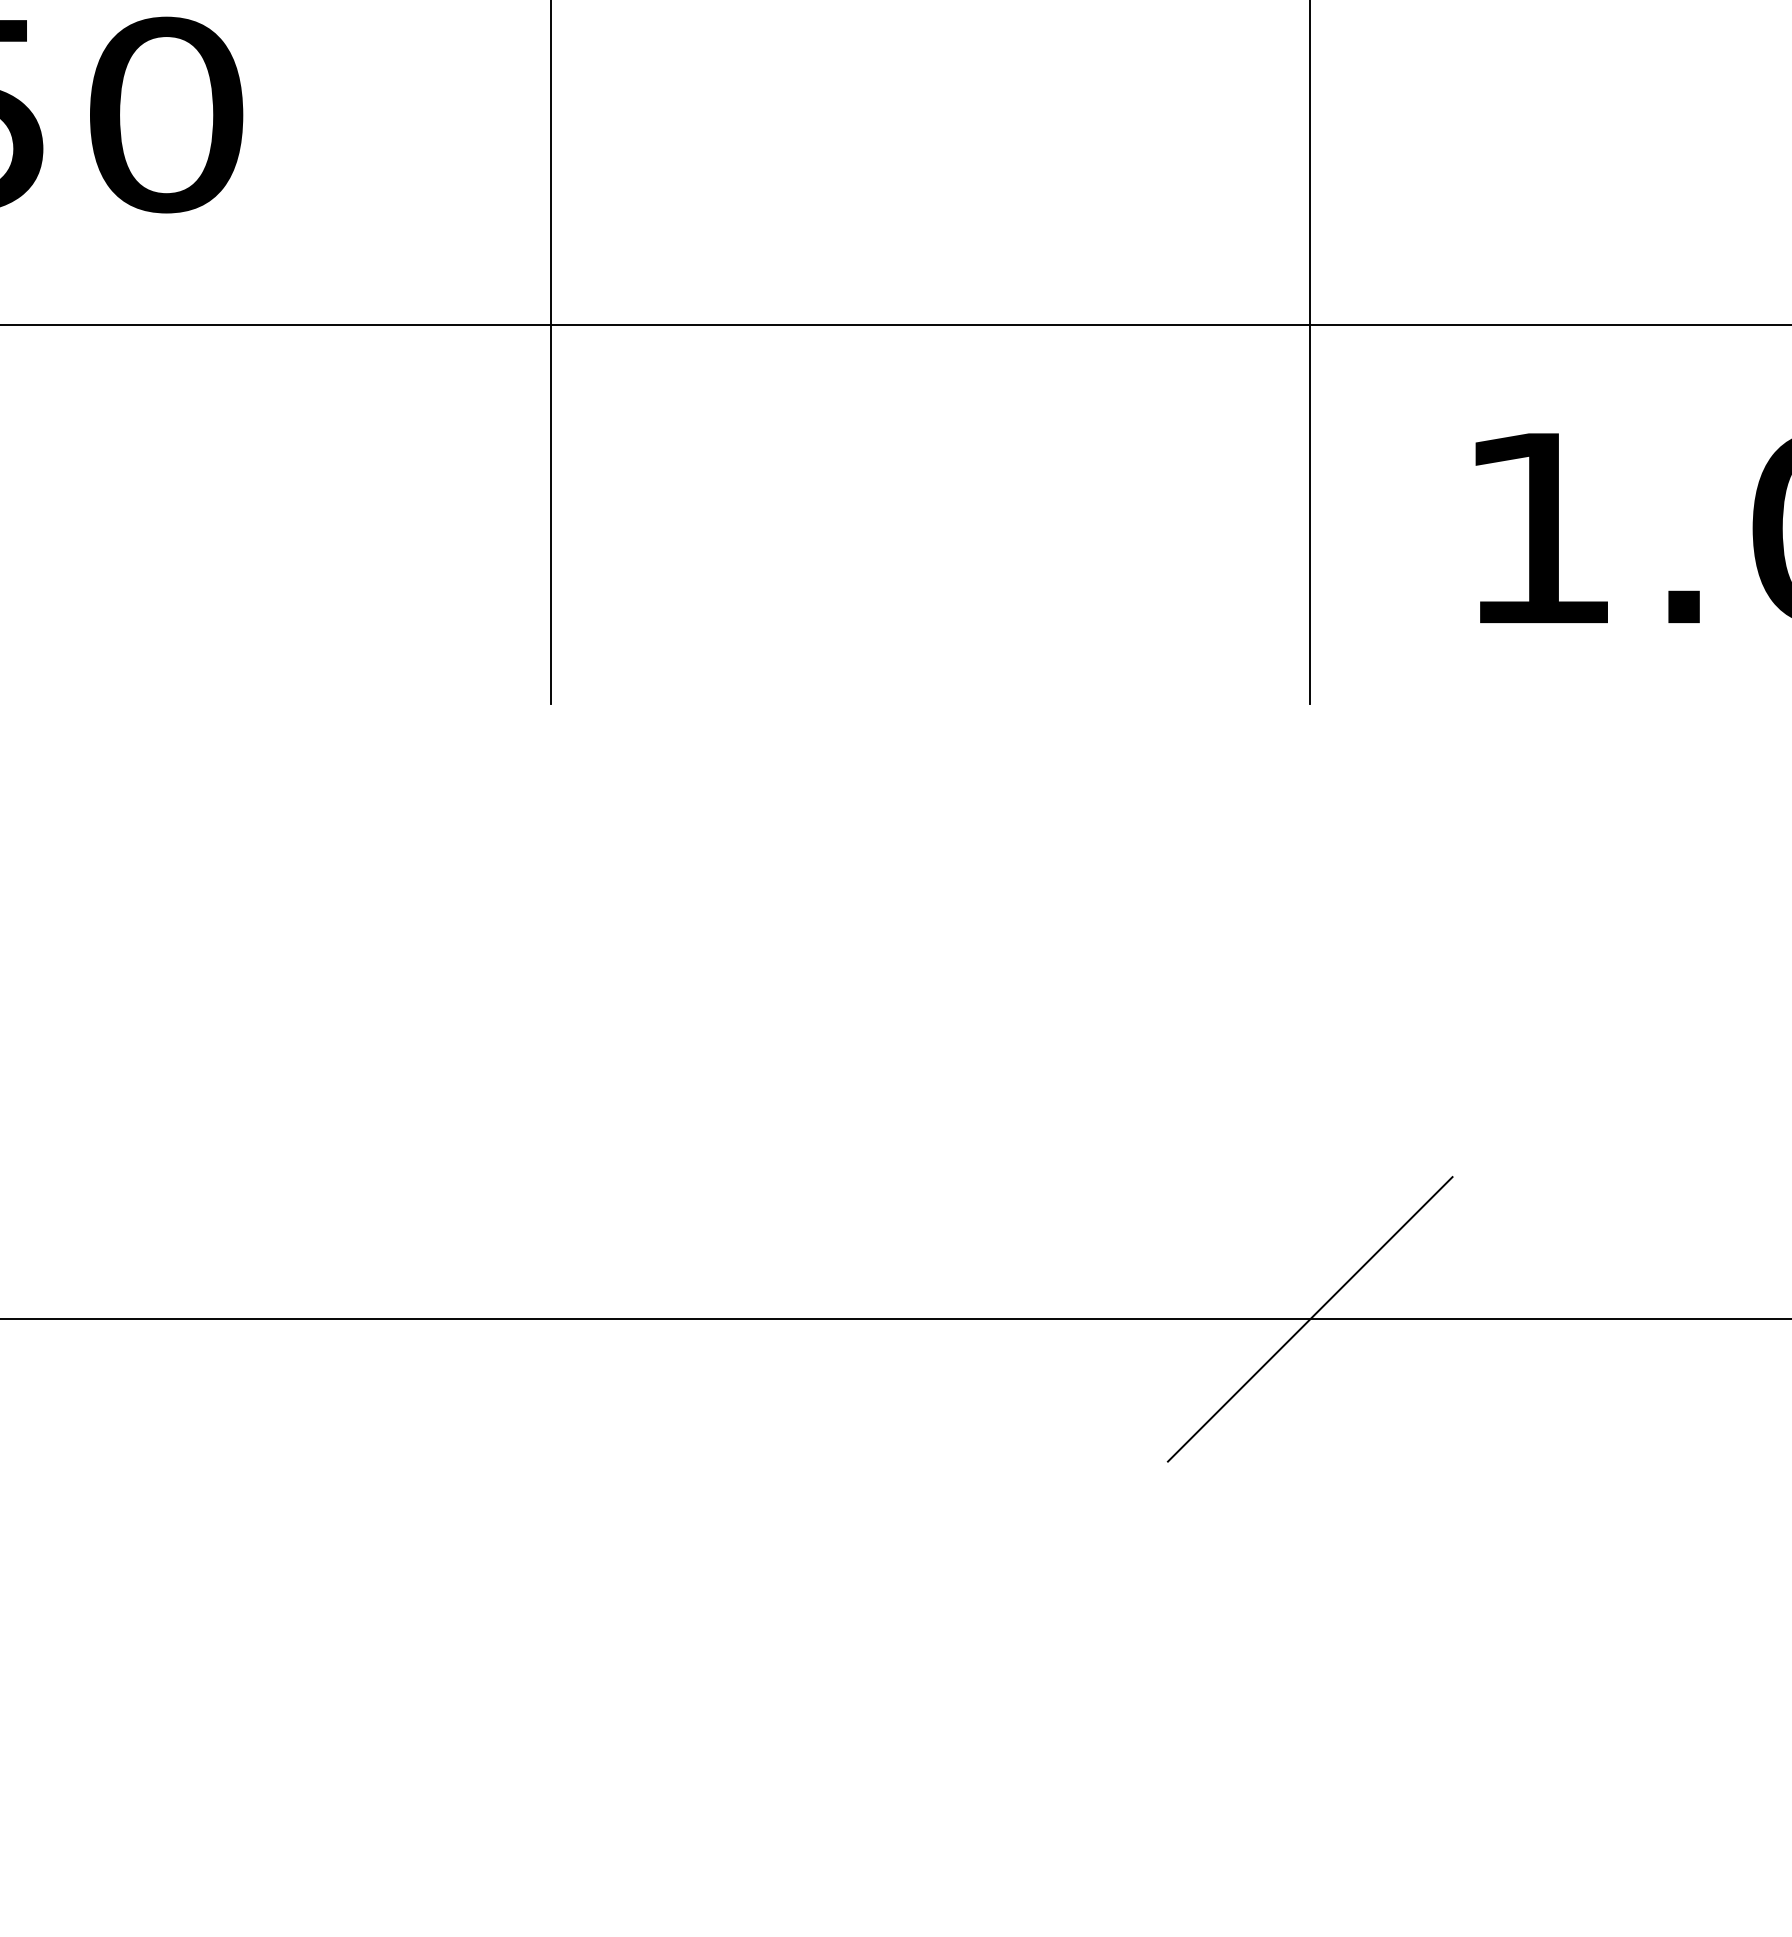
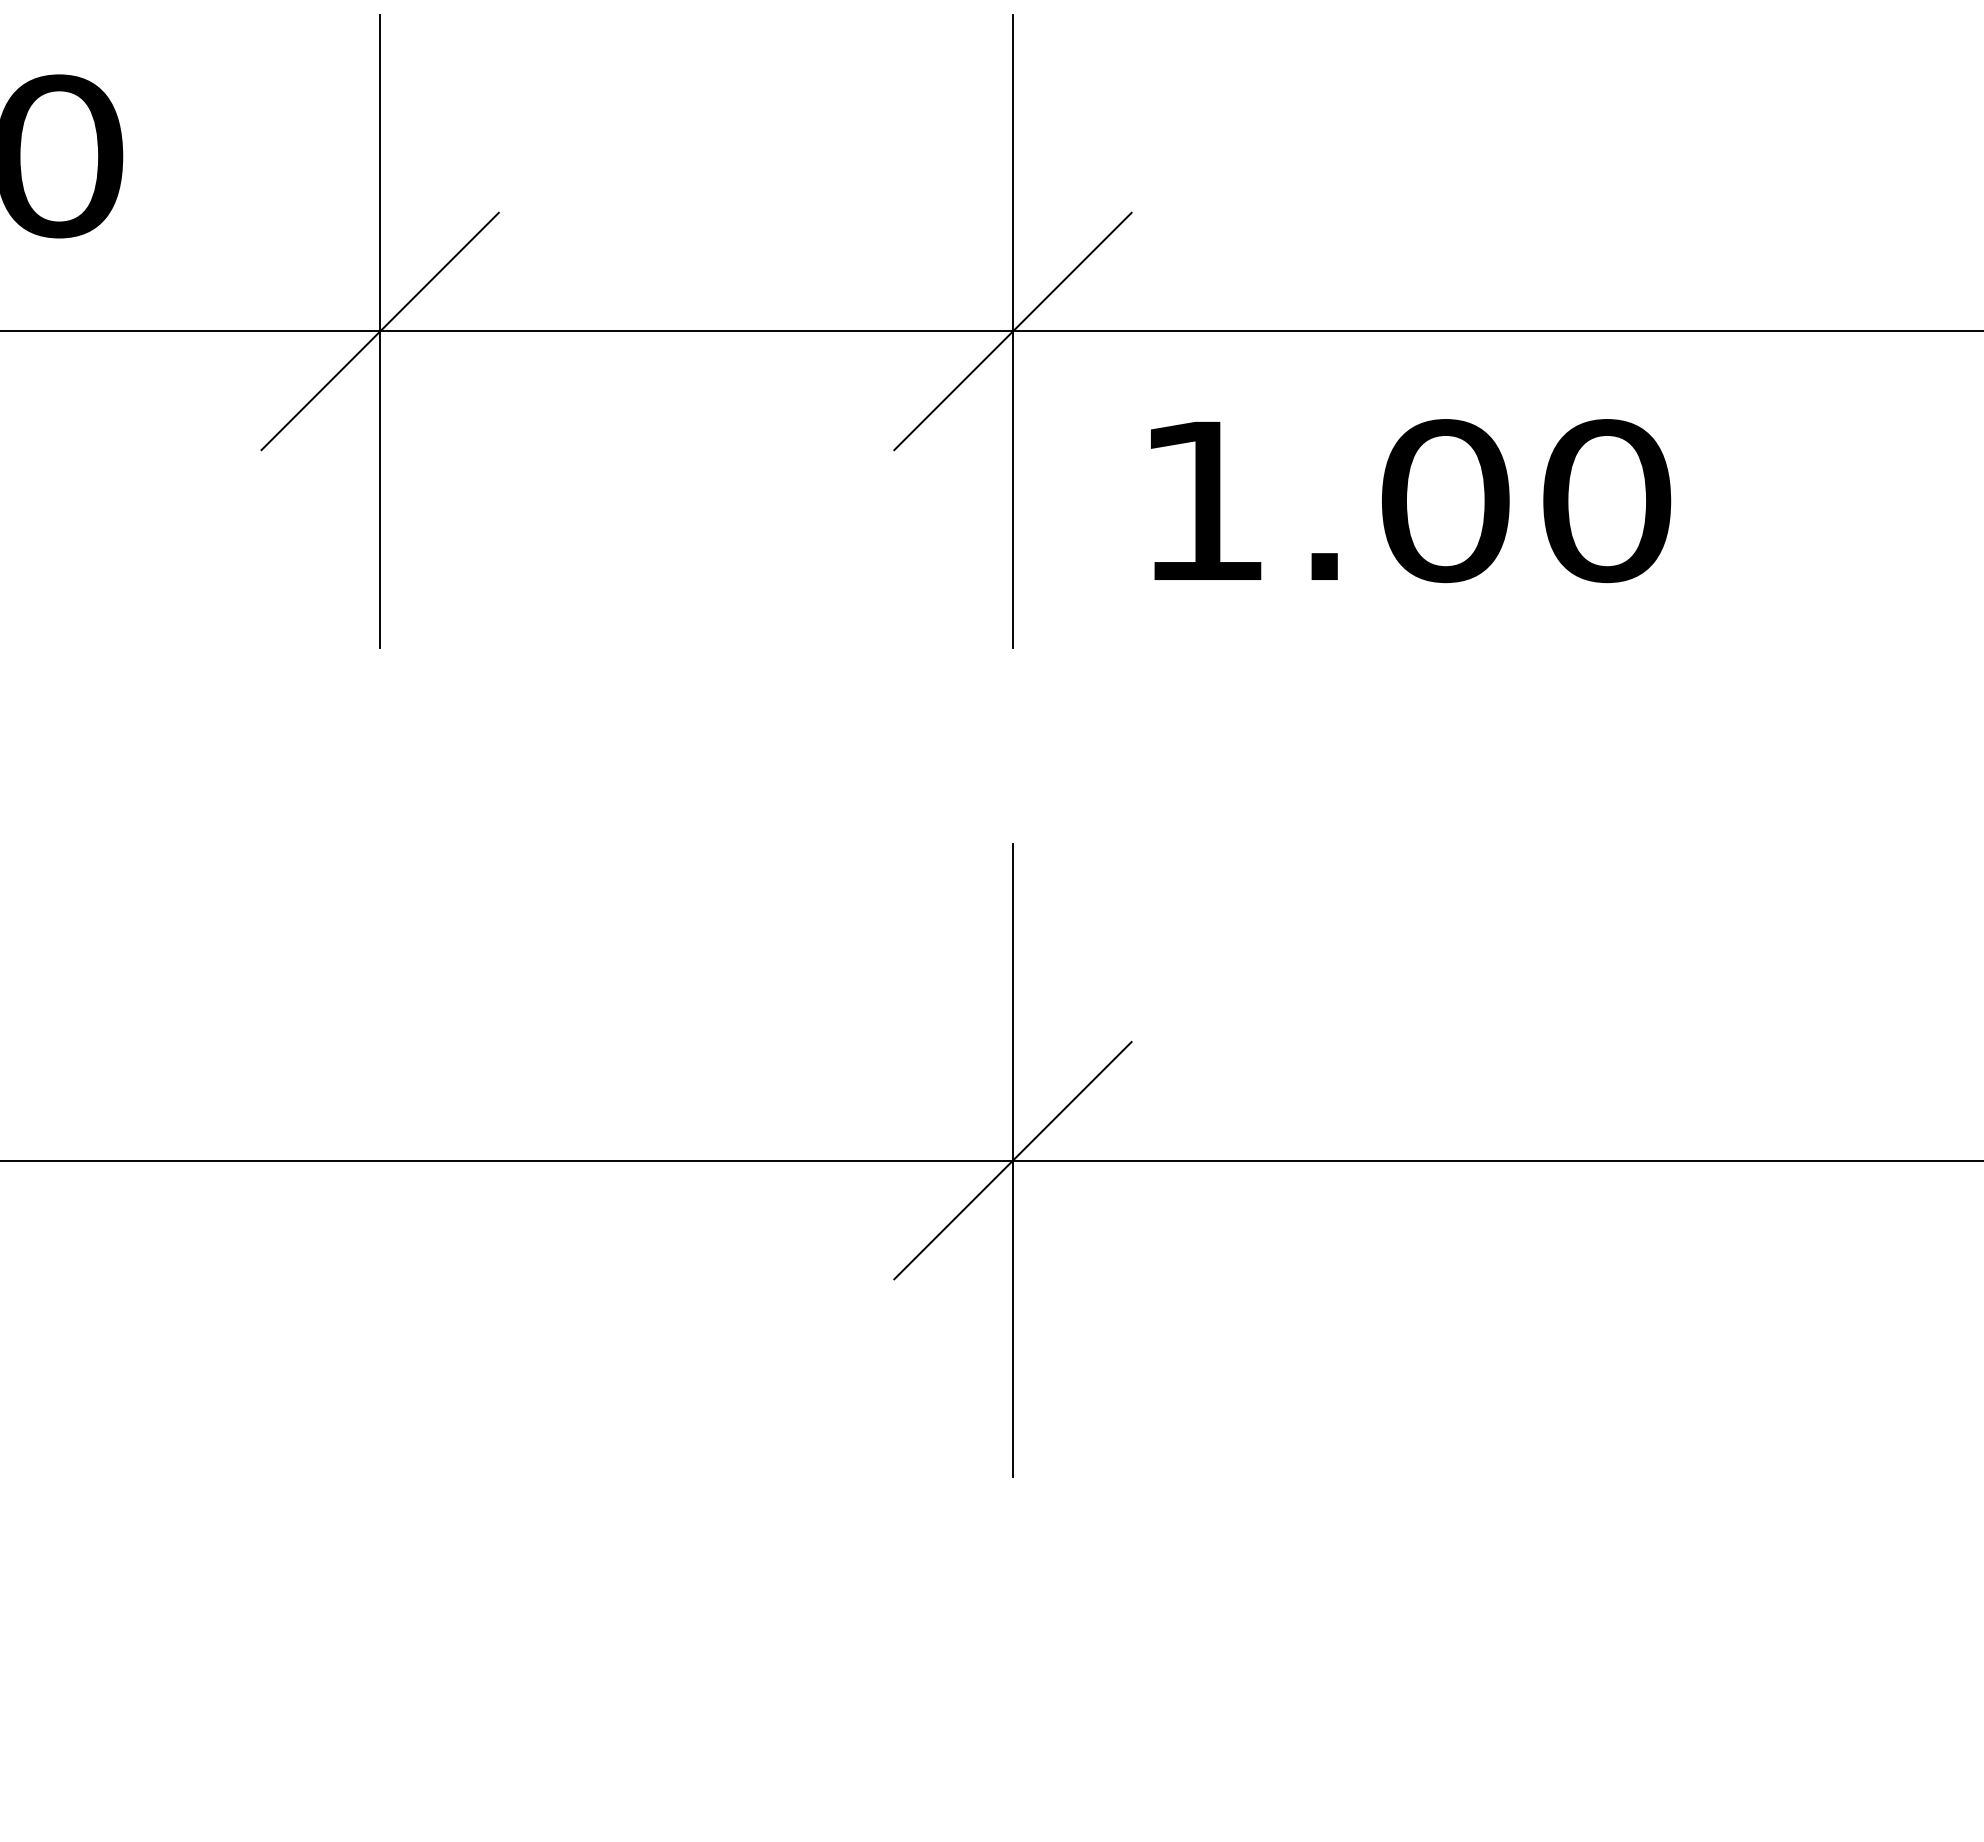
line: (550, 325) -> (379, 331), added
line: (1309, 325) -> (1012, 331), added
line: (1309, 1319) -> (1012, 1160), added

